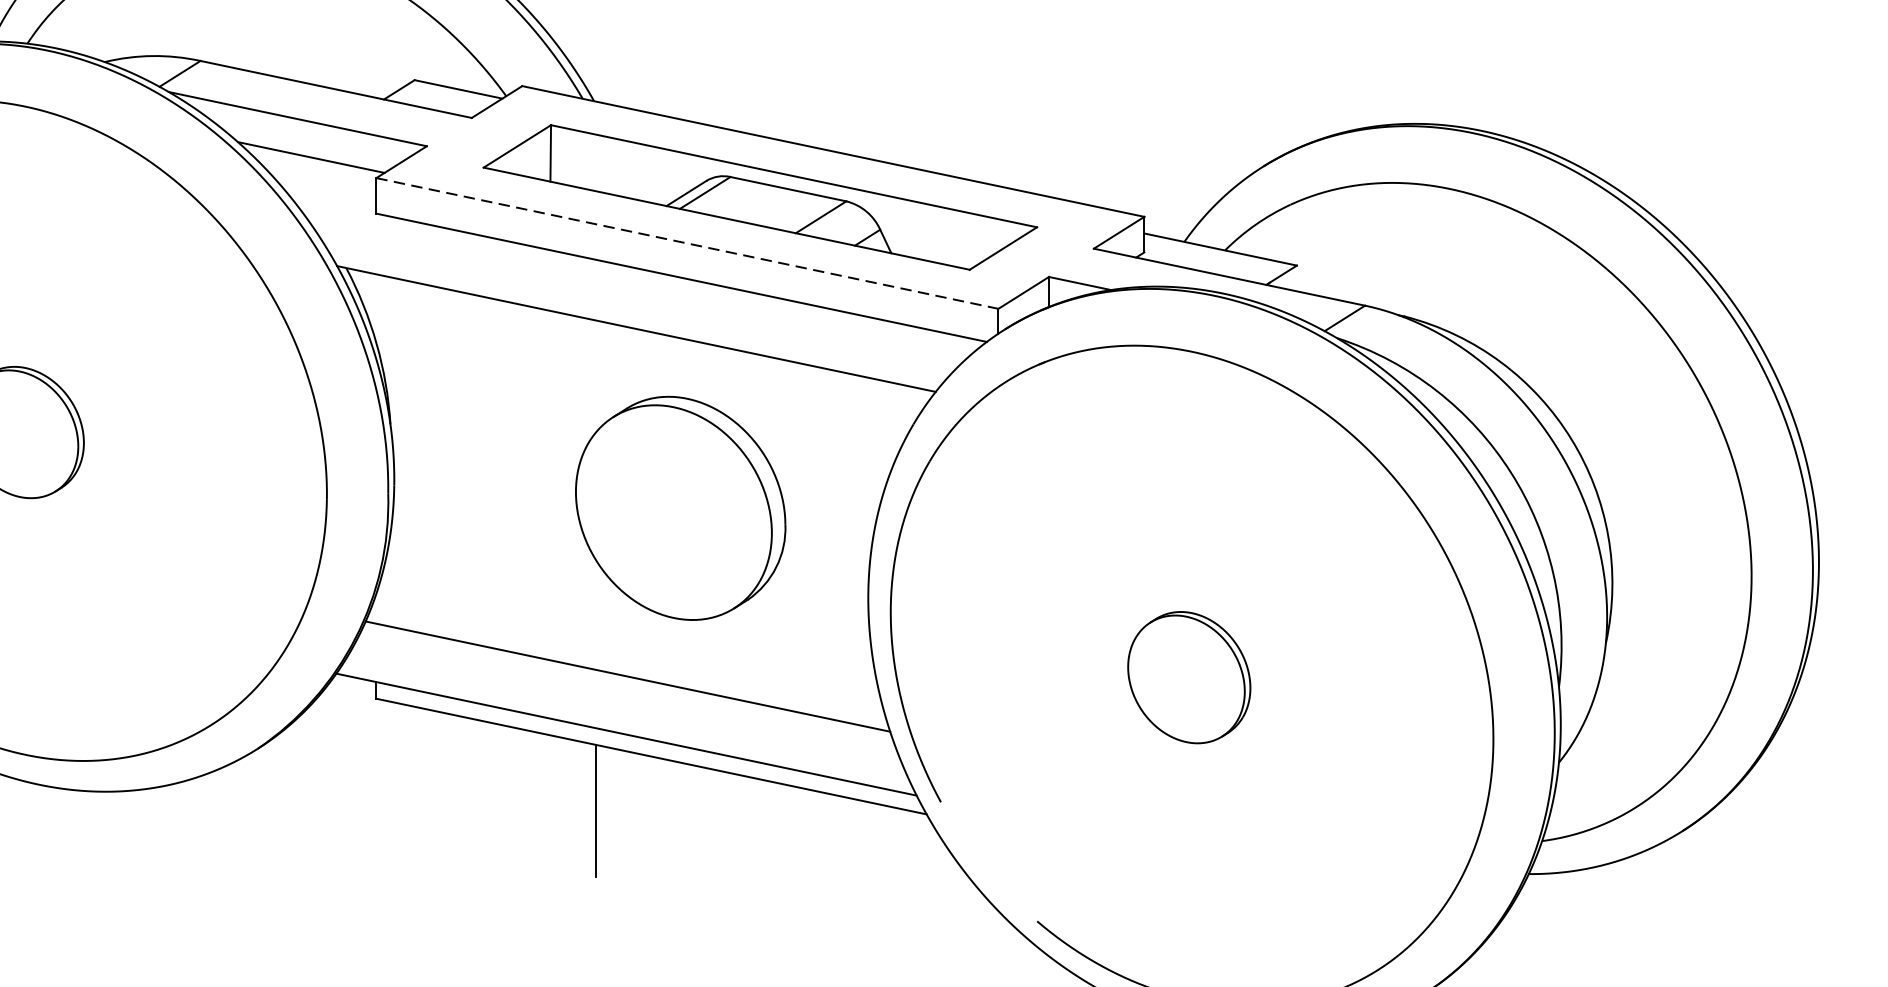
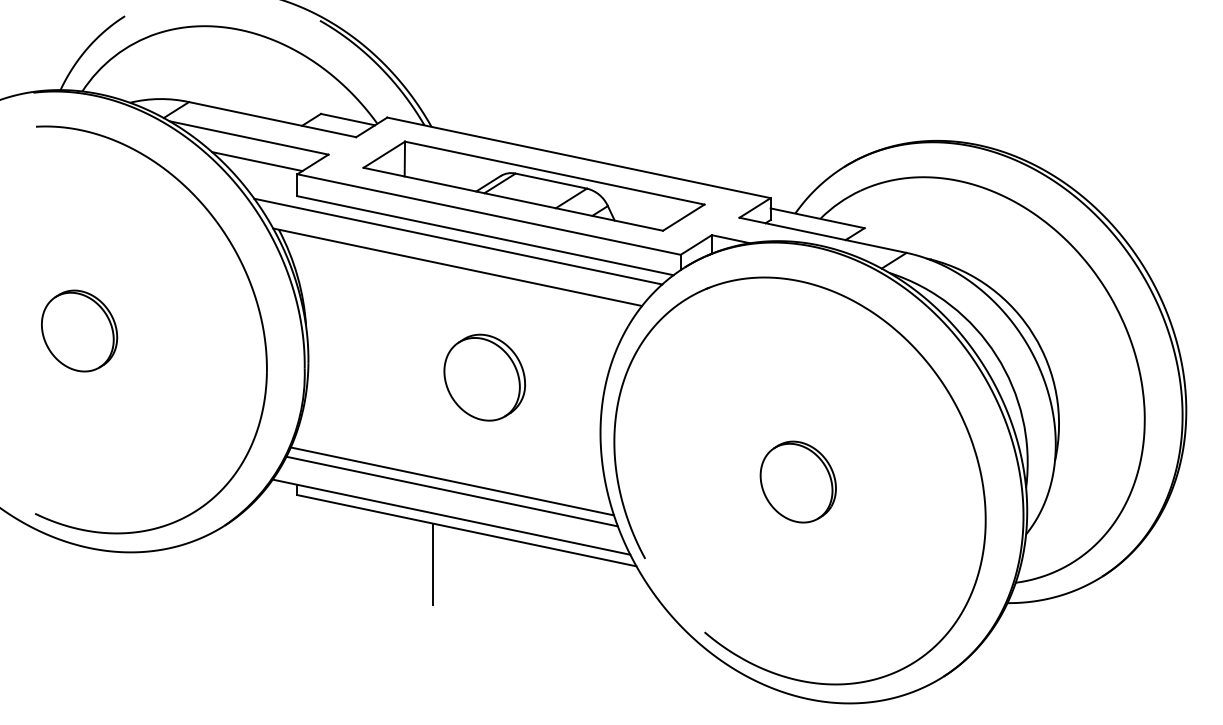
line: (688, 243) -> (489, 214), dashed -> solid
line: (637, 287) -> (458, 241), added
part: (680, 507) -> (484, 377), size x0.62
line: (626, 692) -> (451, 491), added

